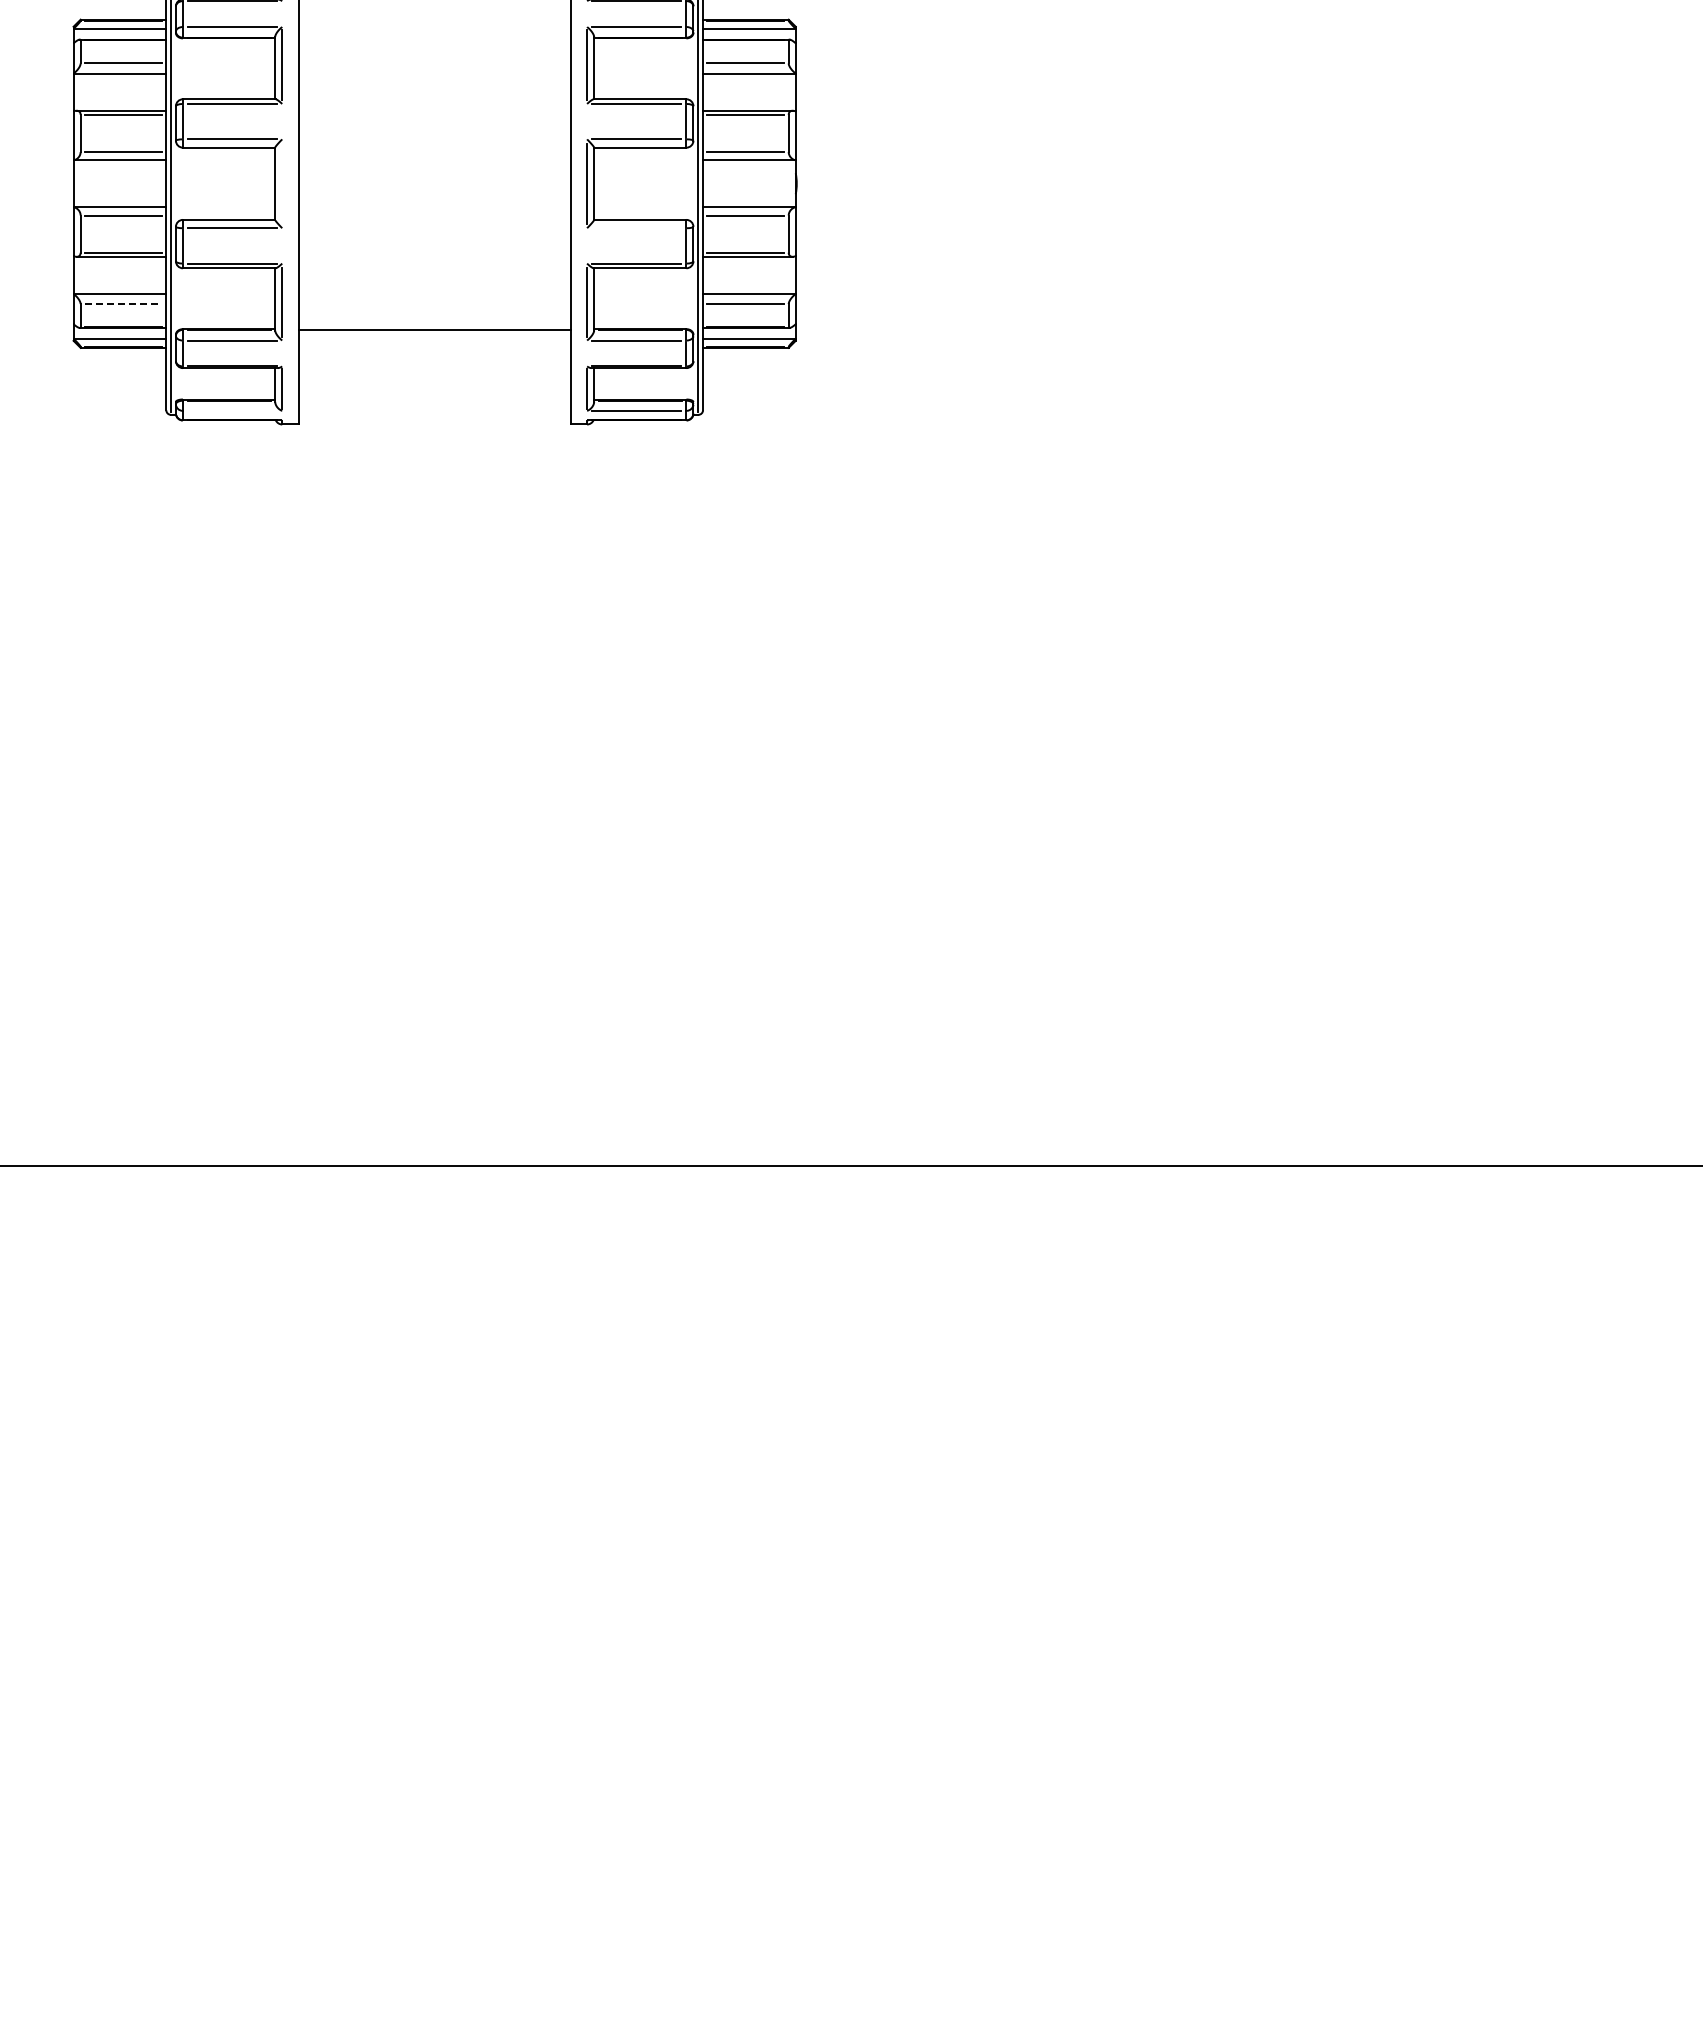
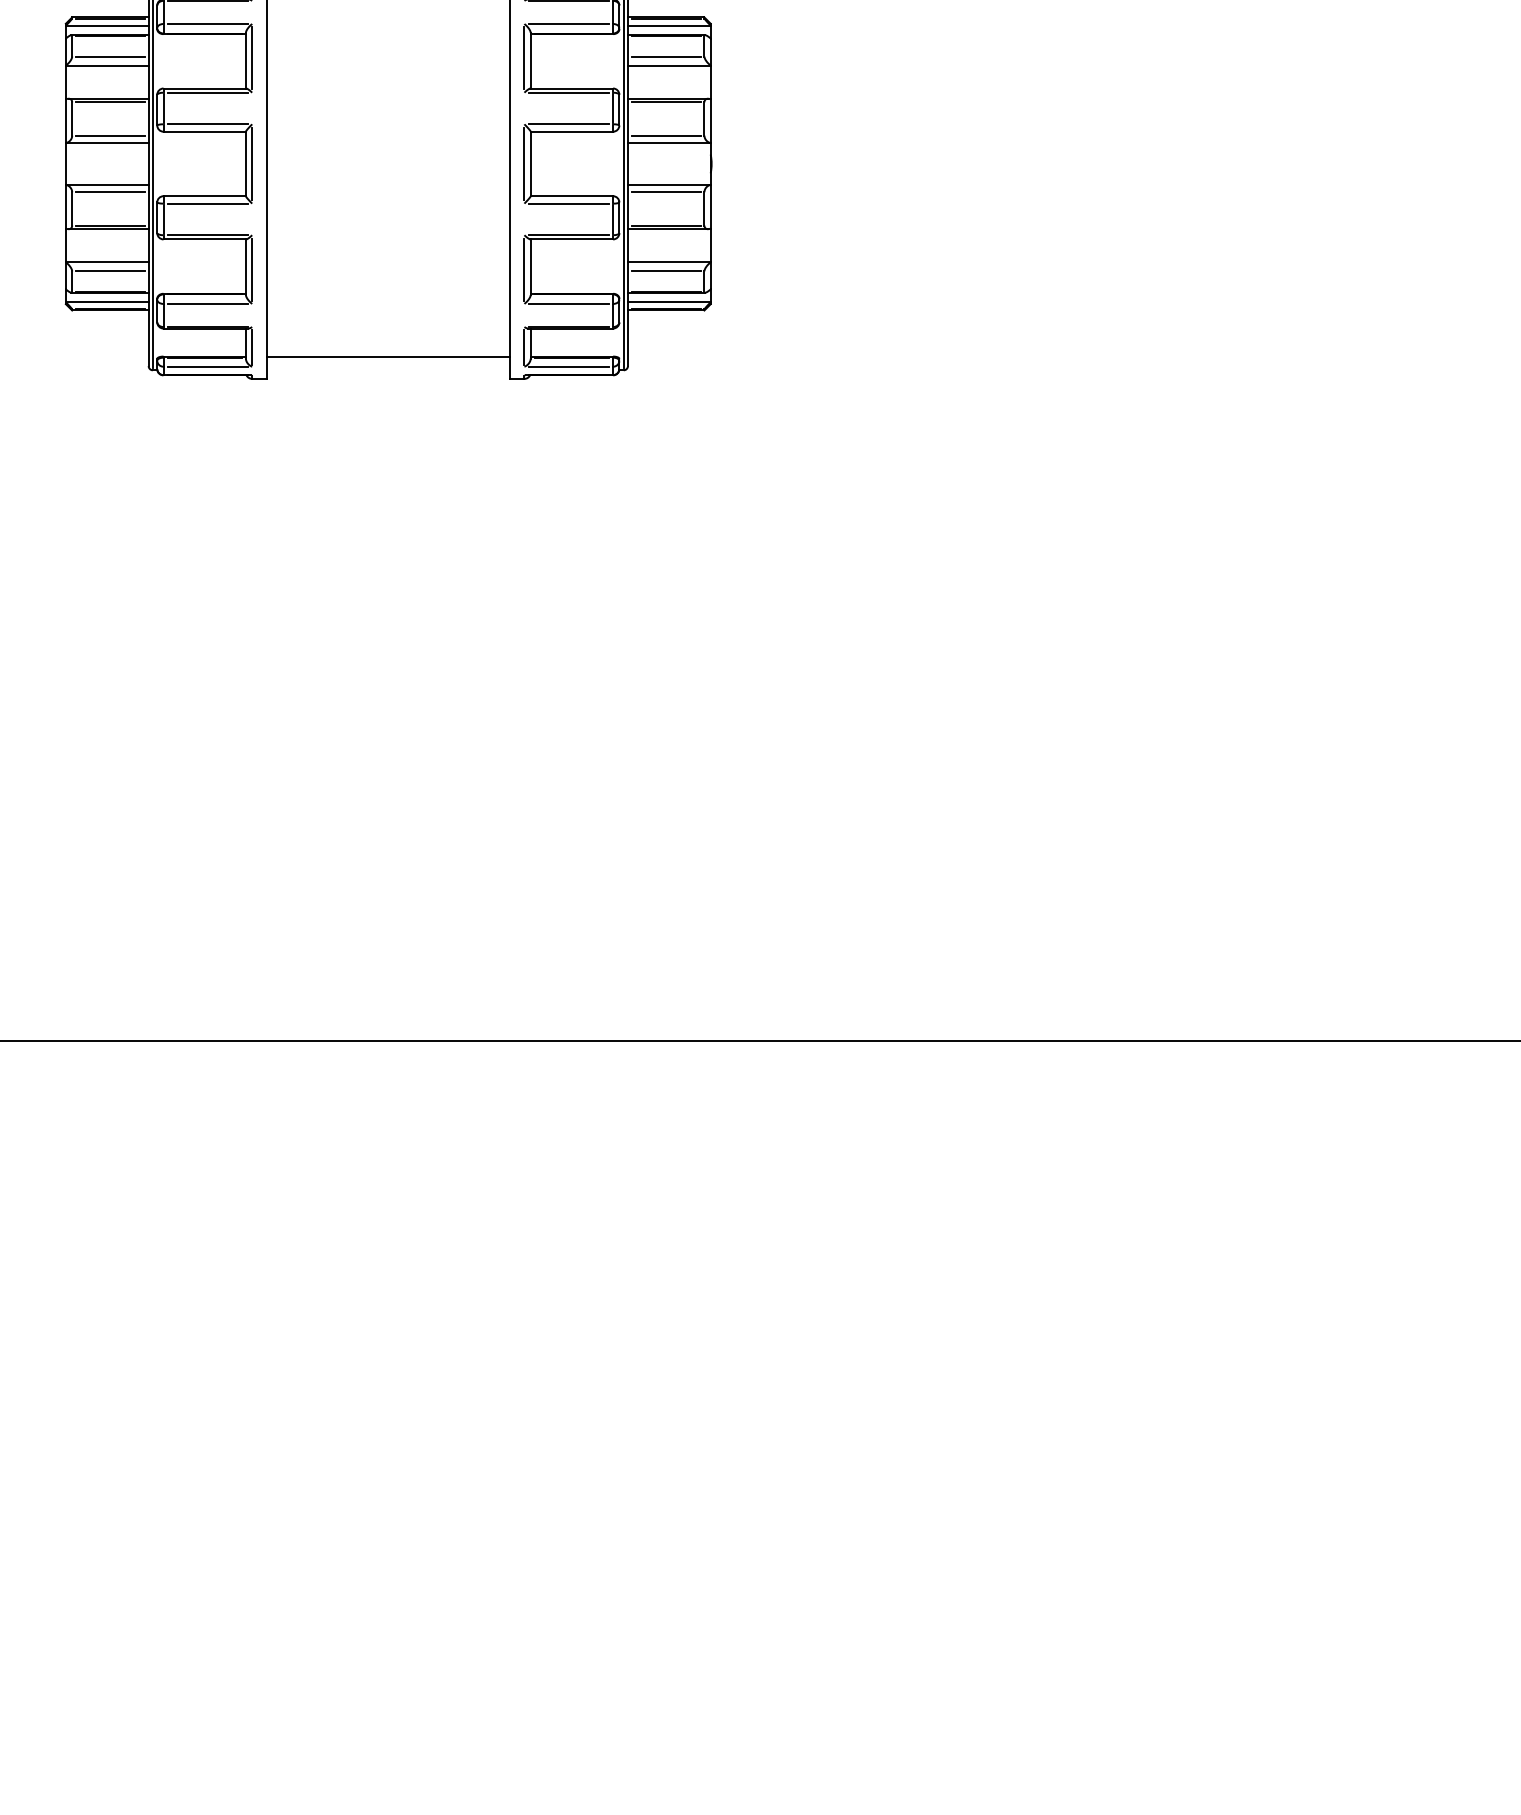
line: (282, 183) -> (252, 163), added
line: (636, 228) -> (568, 203), added
line: (123, 304) -> (110, 271), dashed -> solid
line: (434, 330) -> (388, 357), moved
line: (232, 410) -> (207, 366), added

